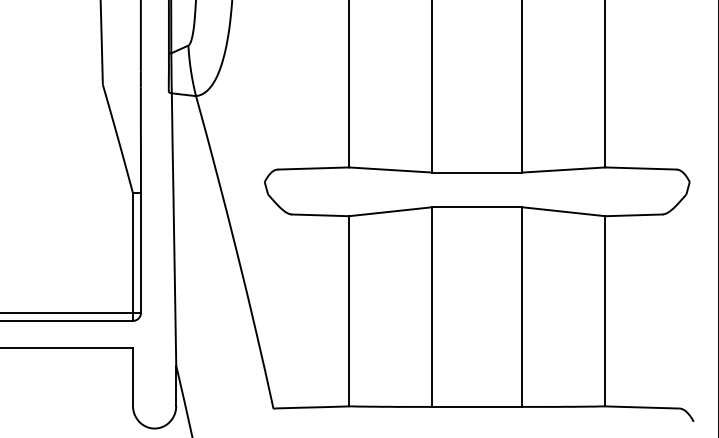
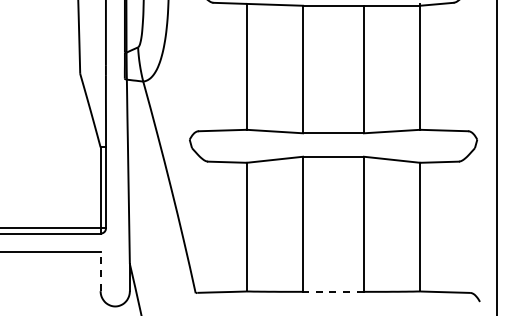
line: (132, 376) -> (100, 271), solid -> dashed
line: (477, 406) -> (333, 291), solid -> dashed

